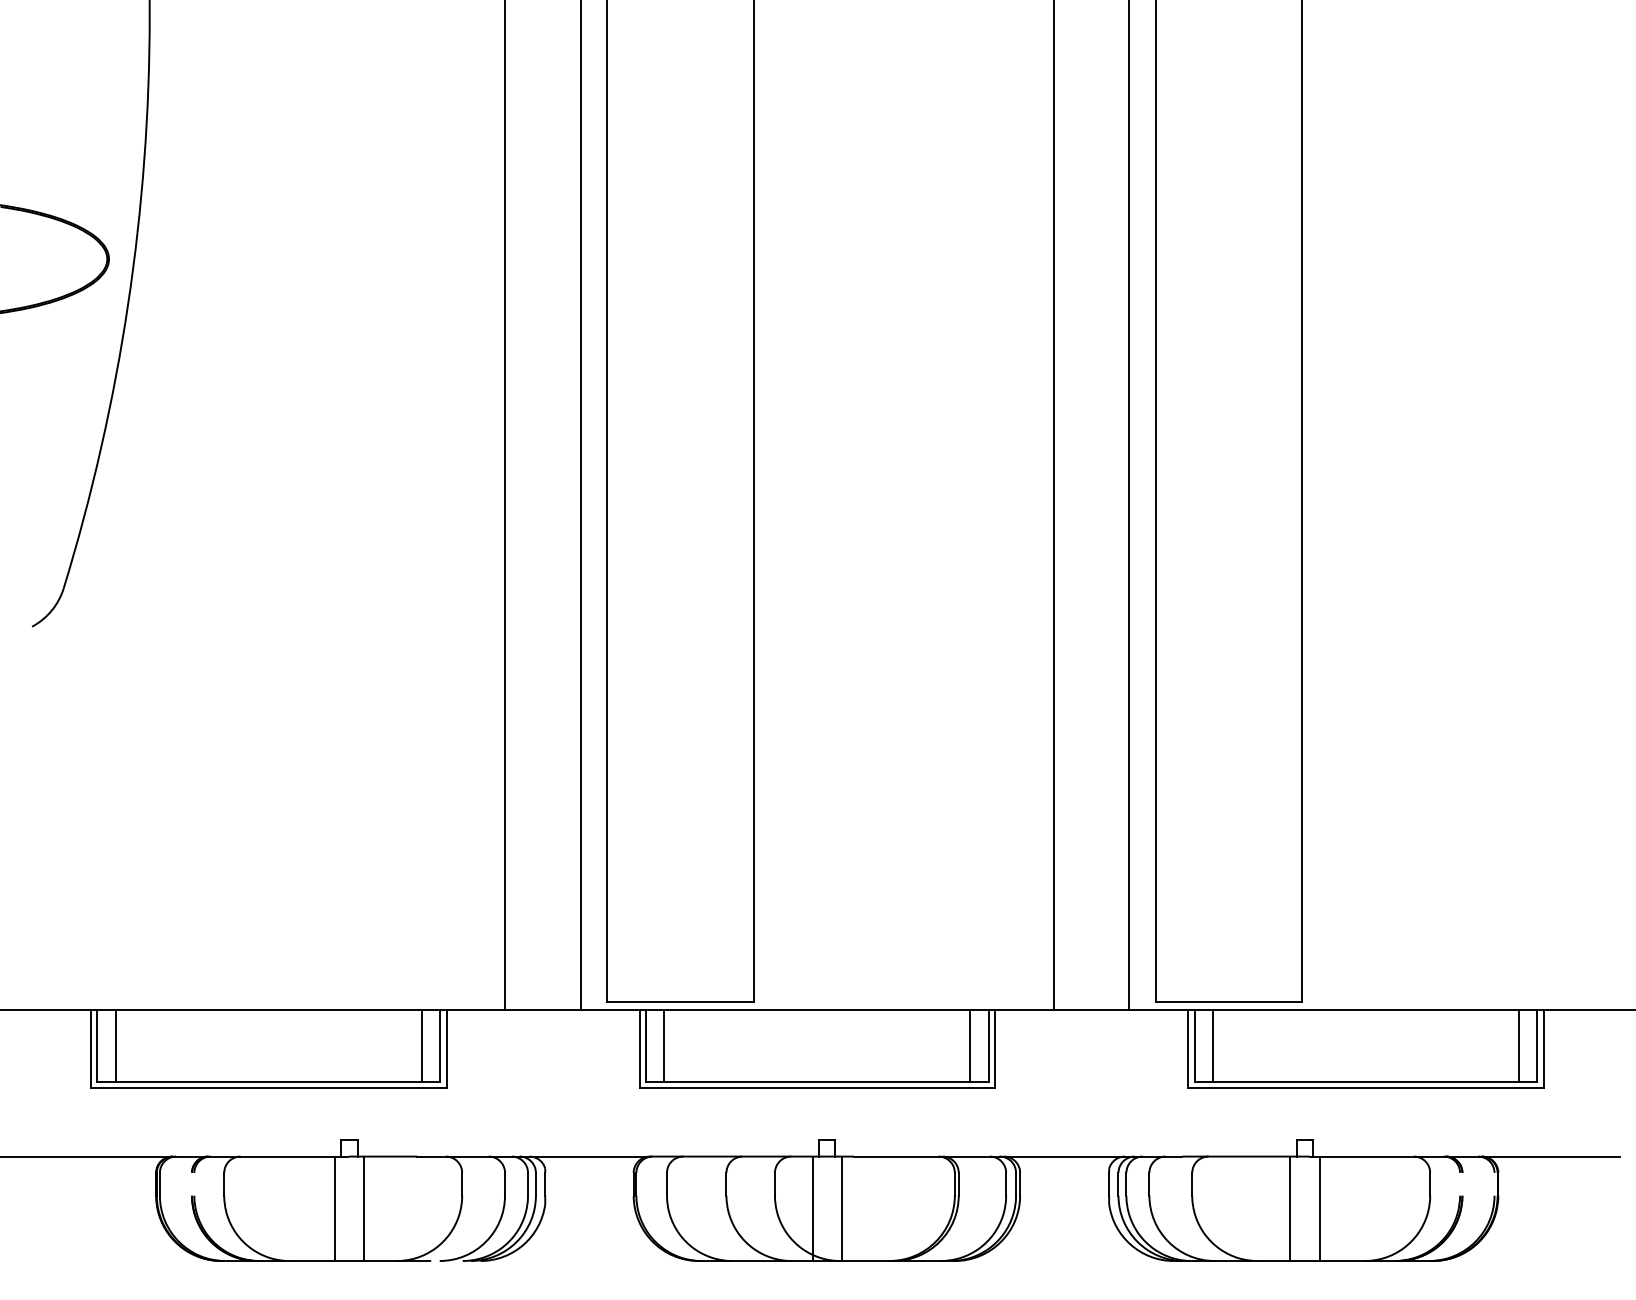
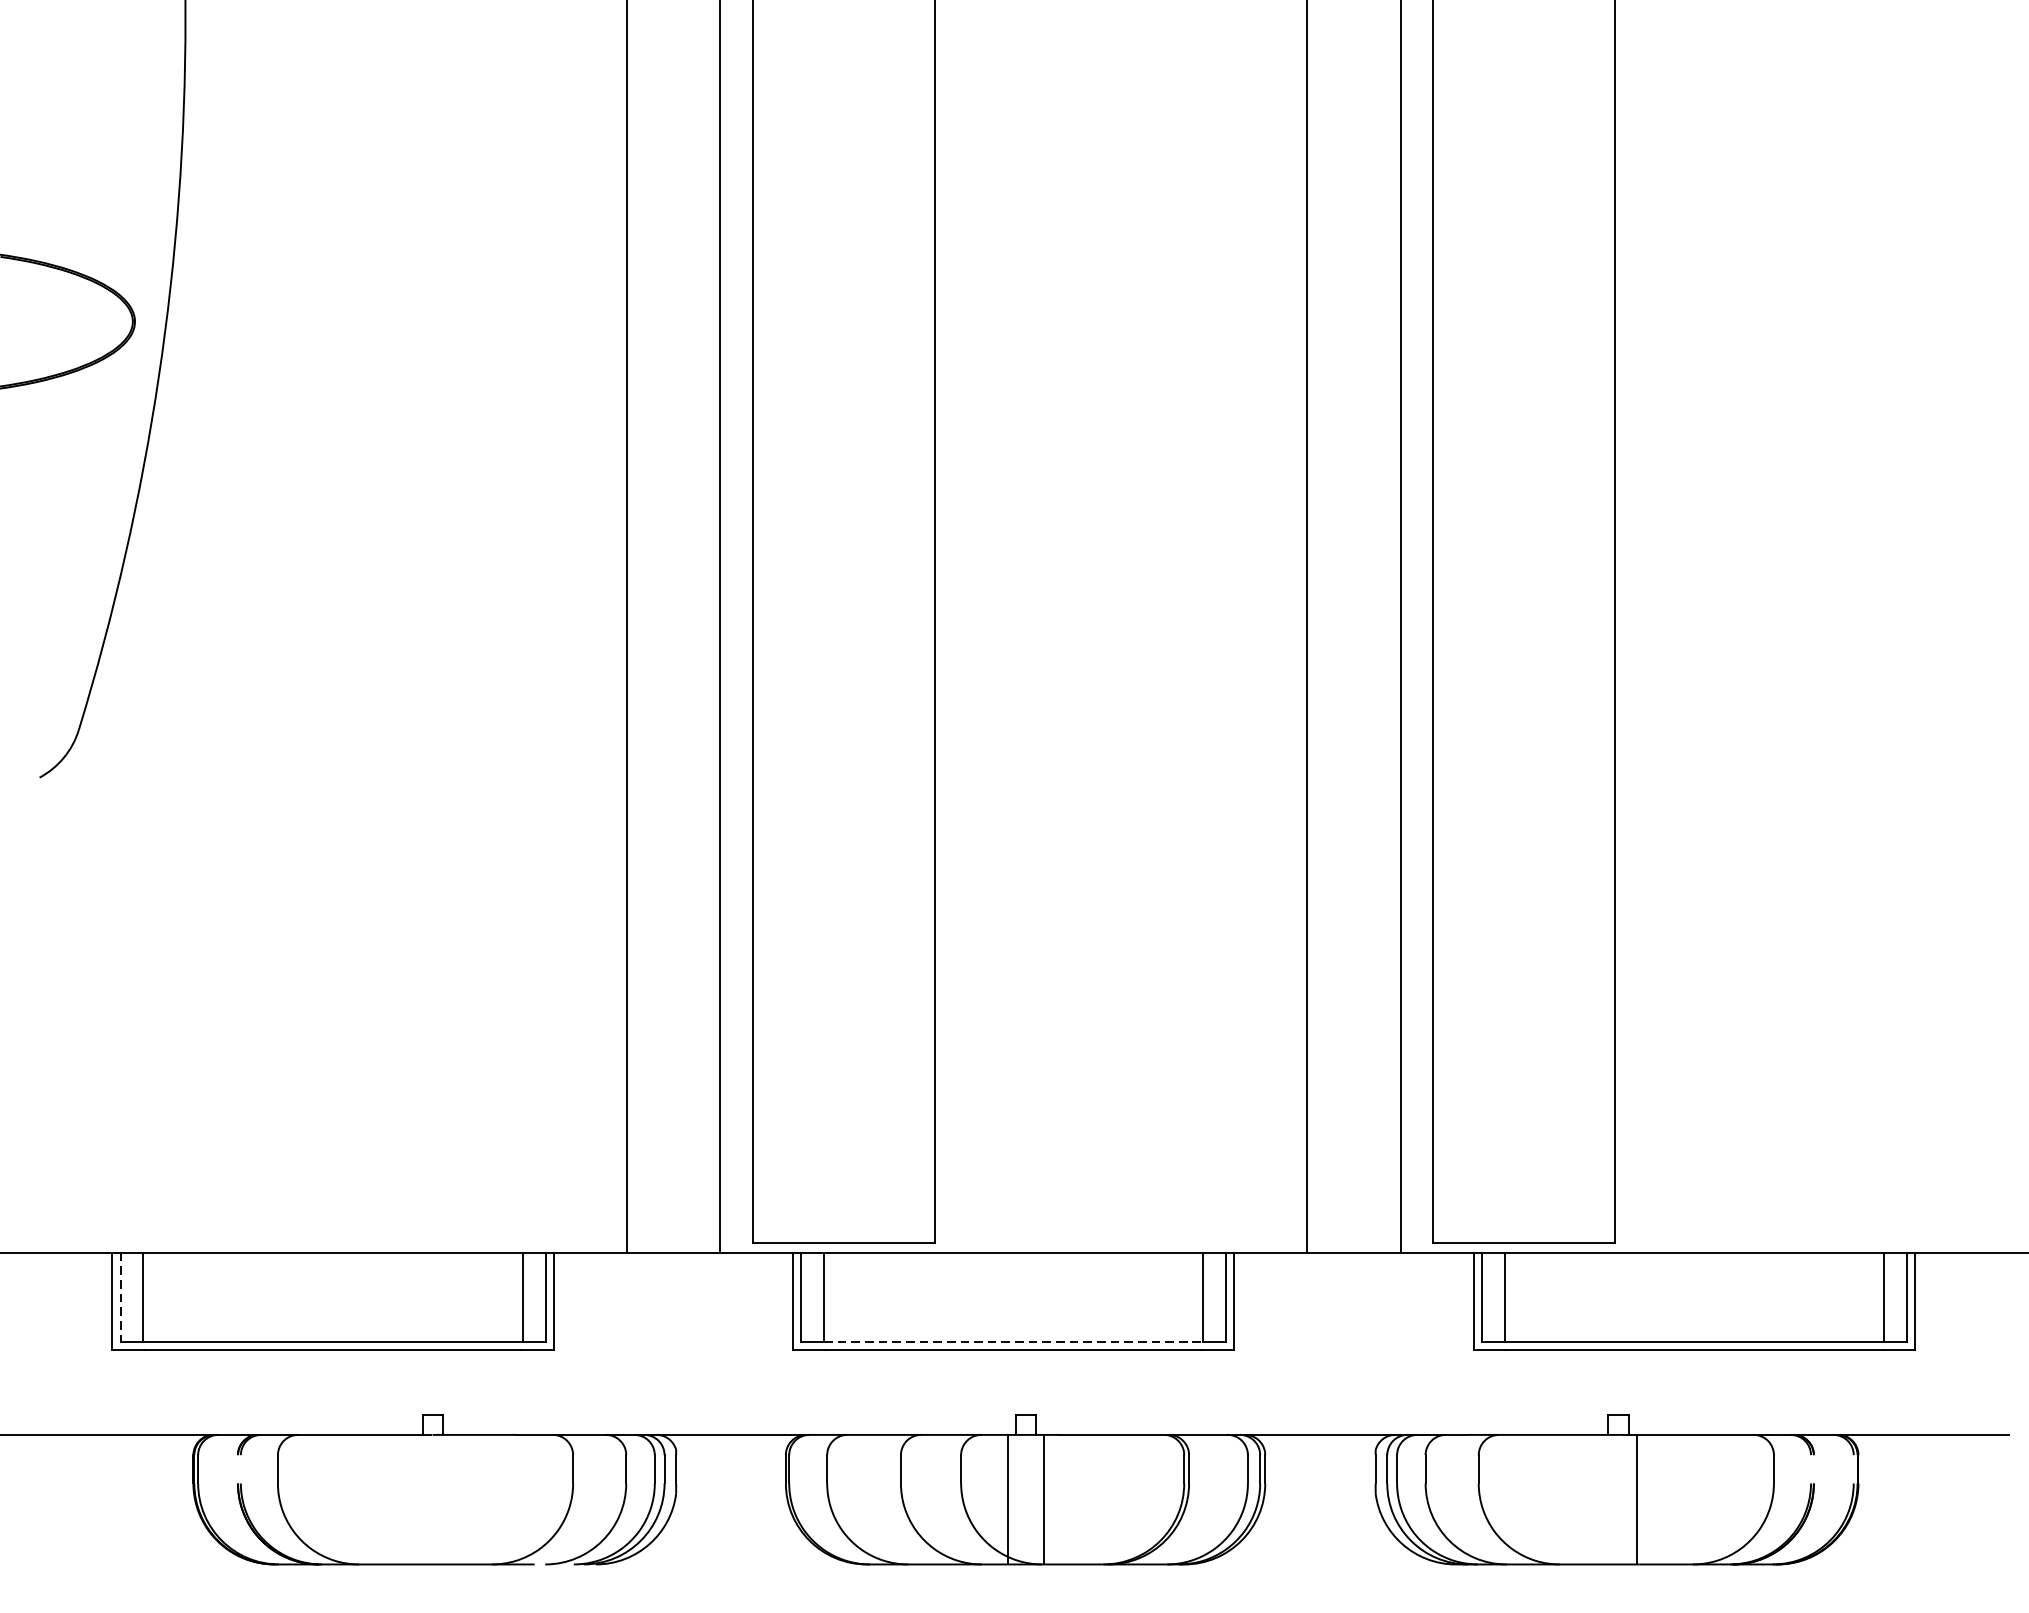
line: (97, 1045) -> (120, 1297), solid -> dashed
line: (817, 1081) -> (1013, 1341), solid -> dashed
line: (334, 1208) -> (414, 1499), removed
line: (364, 1208) -> (451, 1499), removed
line: (1290, 1208) -> (1600, 1499), removed

